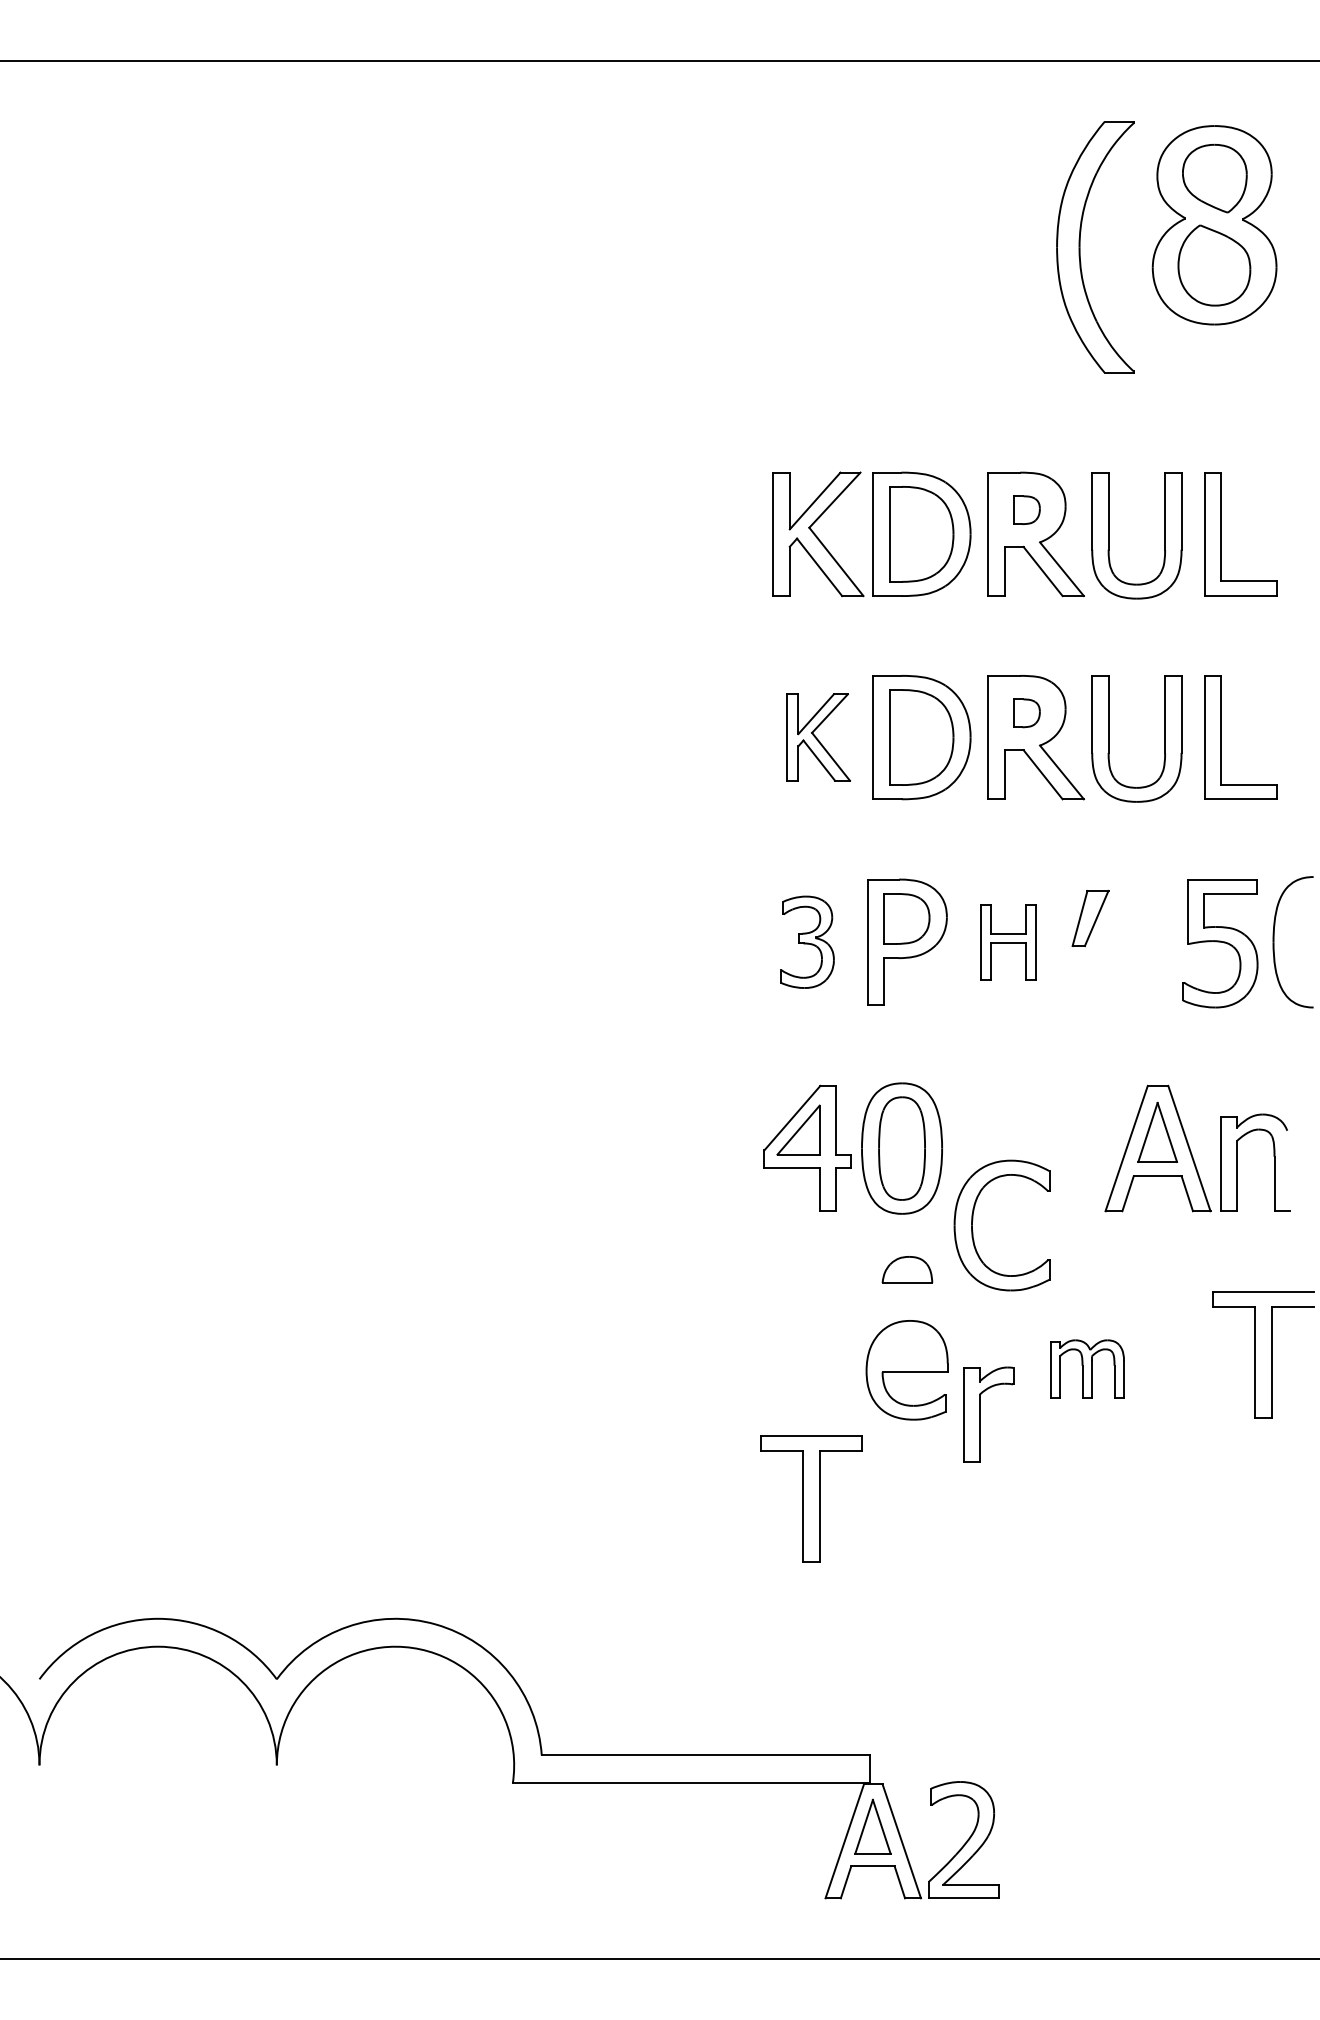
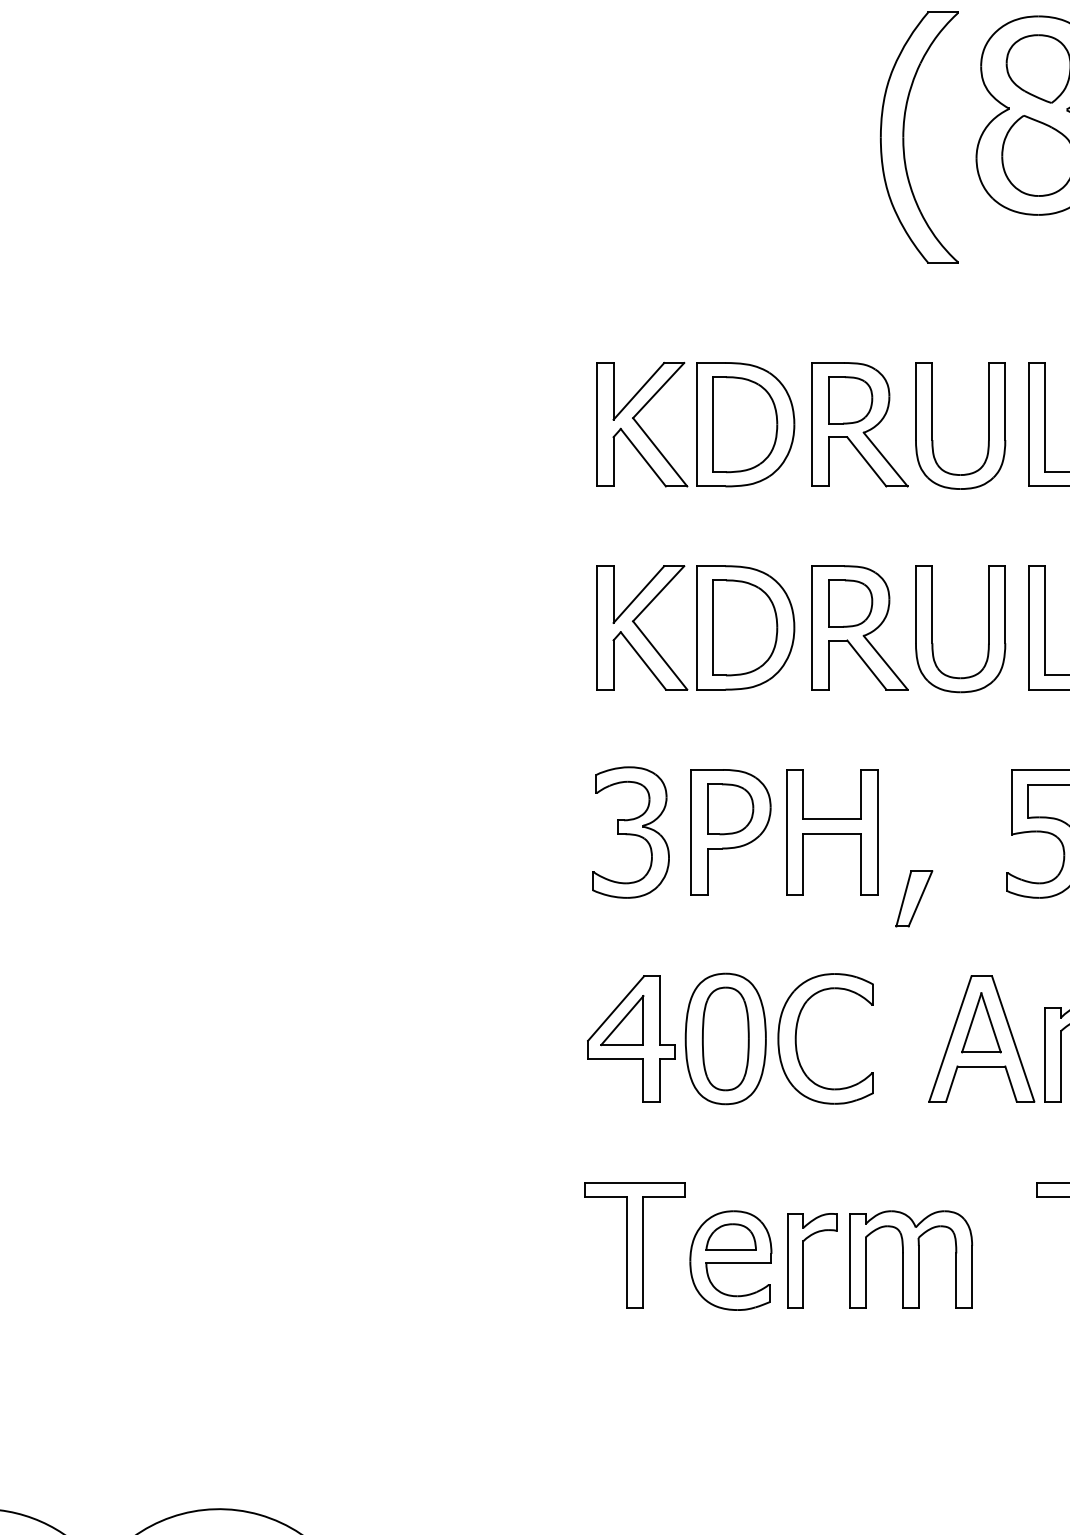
part: (1026, 510) -> (850, 400), size x1.67
part: (1026, 713) -> (850, 603), size x1.67
part: (818, 737) -> (642, 627), size x1.43
part: (1090, 918) -> (914, 898), moved
part: (807, 942) -> (631, 832), size x1.43
part: (1008, 942) -> (832, 832), size x1.67
part: (973, 1220) -> (797, 1033), moved
part: (907, 1269) -> (731, 1236), moved
part: (1087, 1369) -> (911, 1259), size x1.67
part: (980, 1414) -> (804, 1260), moved
part: (811, 1498) -> (635, 1244), moved

